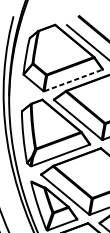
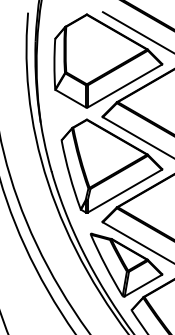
line: (73, 80) -> (124, 86), dashed -> solid

